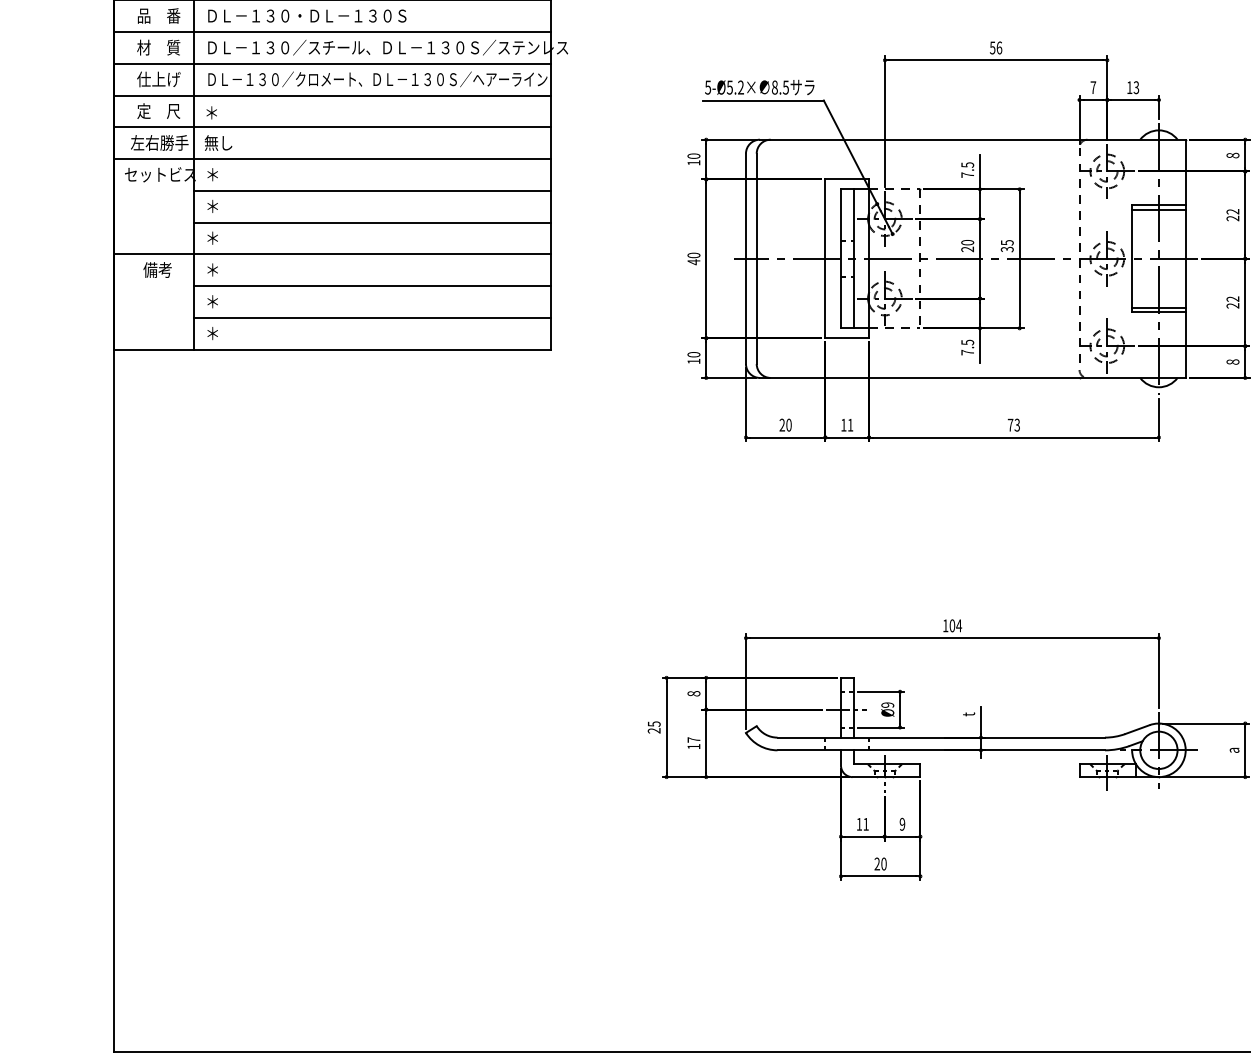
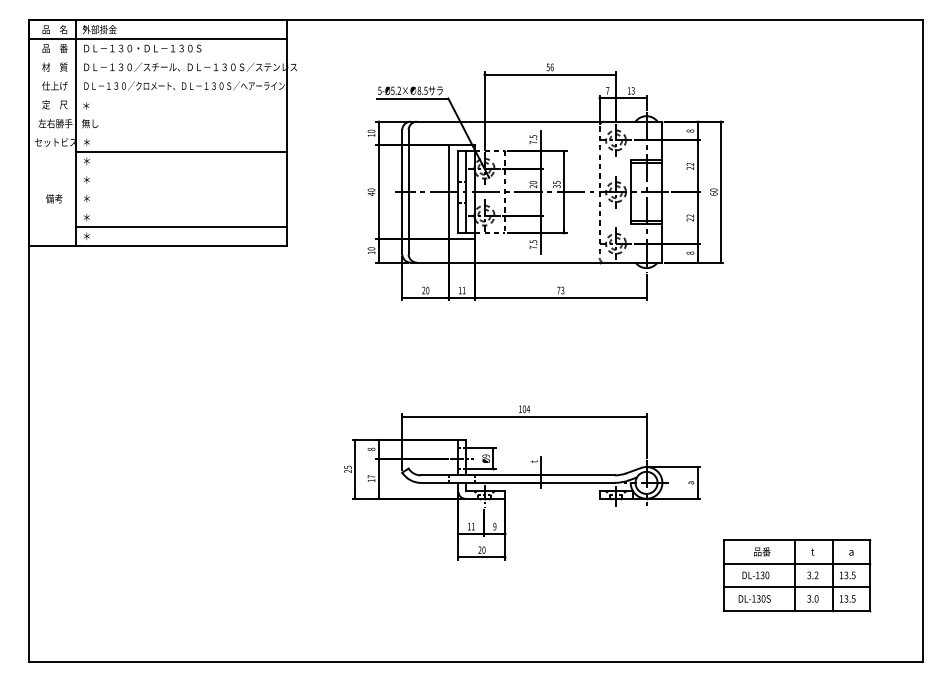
line: (332, 31) -> (157, 57), removed
line: (332, 63) -> (157, 76), removed
line: (332, 95) -> (157, 95), removed
line: (332, 127) -> (157, 114), removed
line: (332, 159) -> (157, 133), removed
line: (371, 222) -> (180, 170), removed
line: (332, 254) -> (157, 189), removed
line: (371, 286) -> (180, 208), removed

